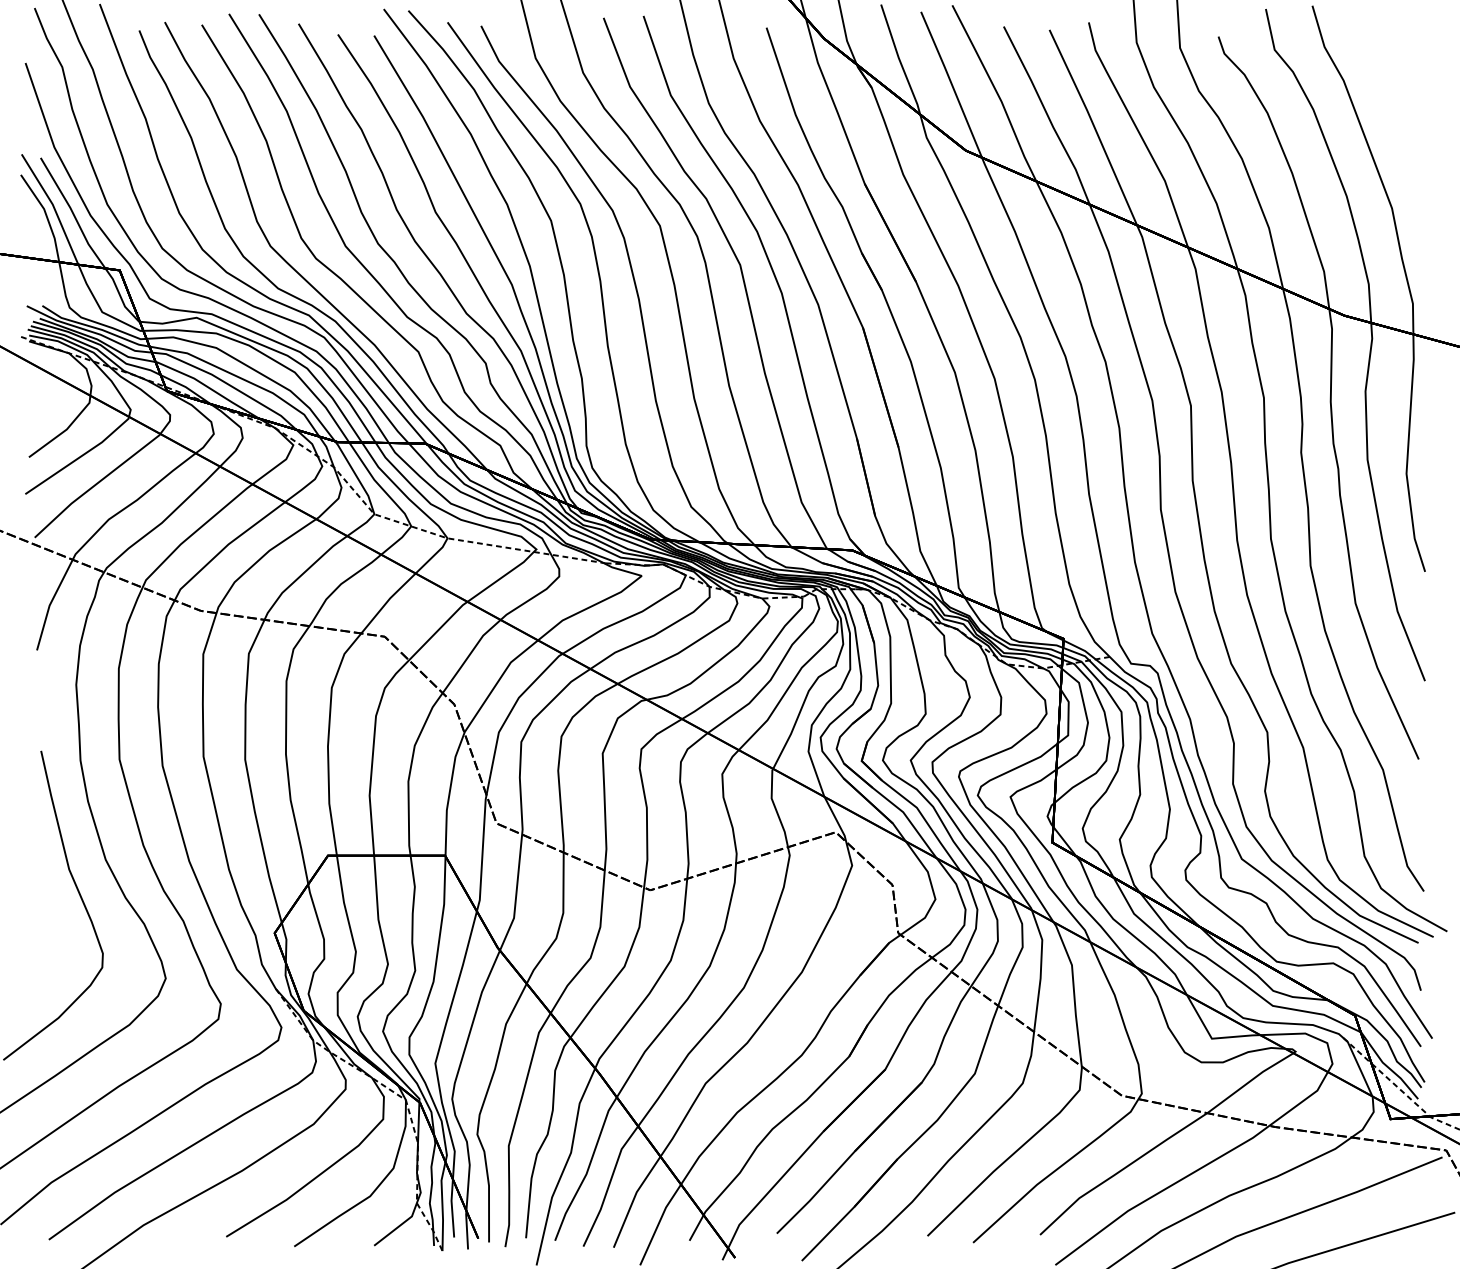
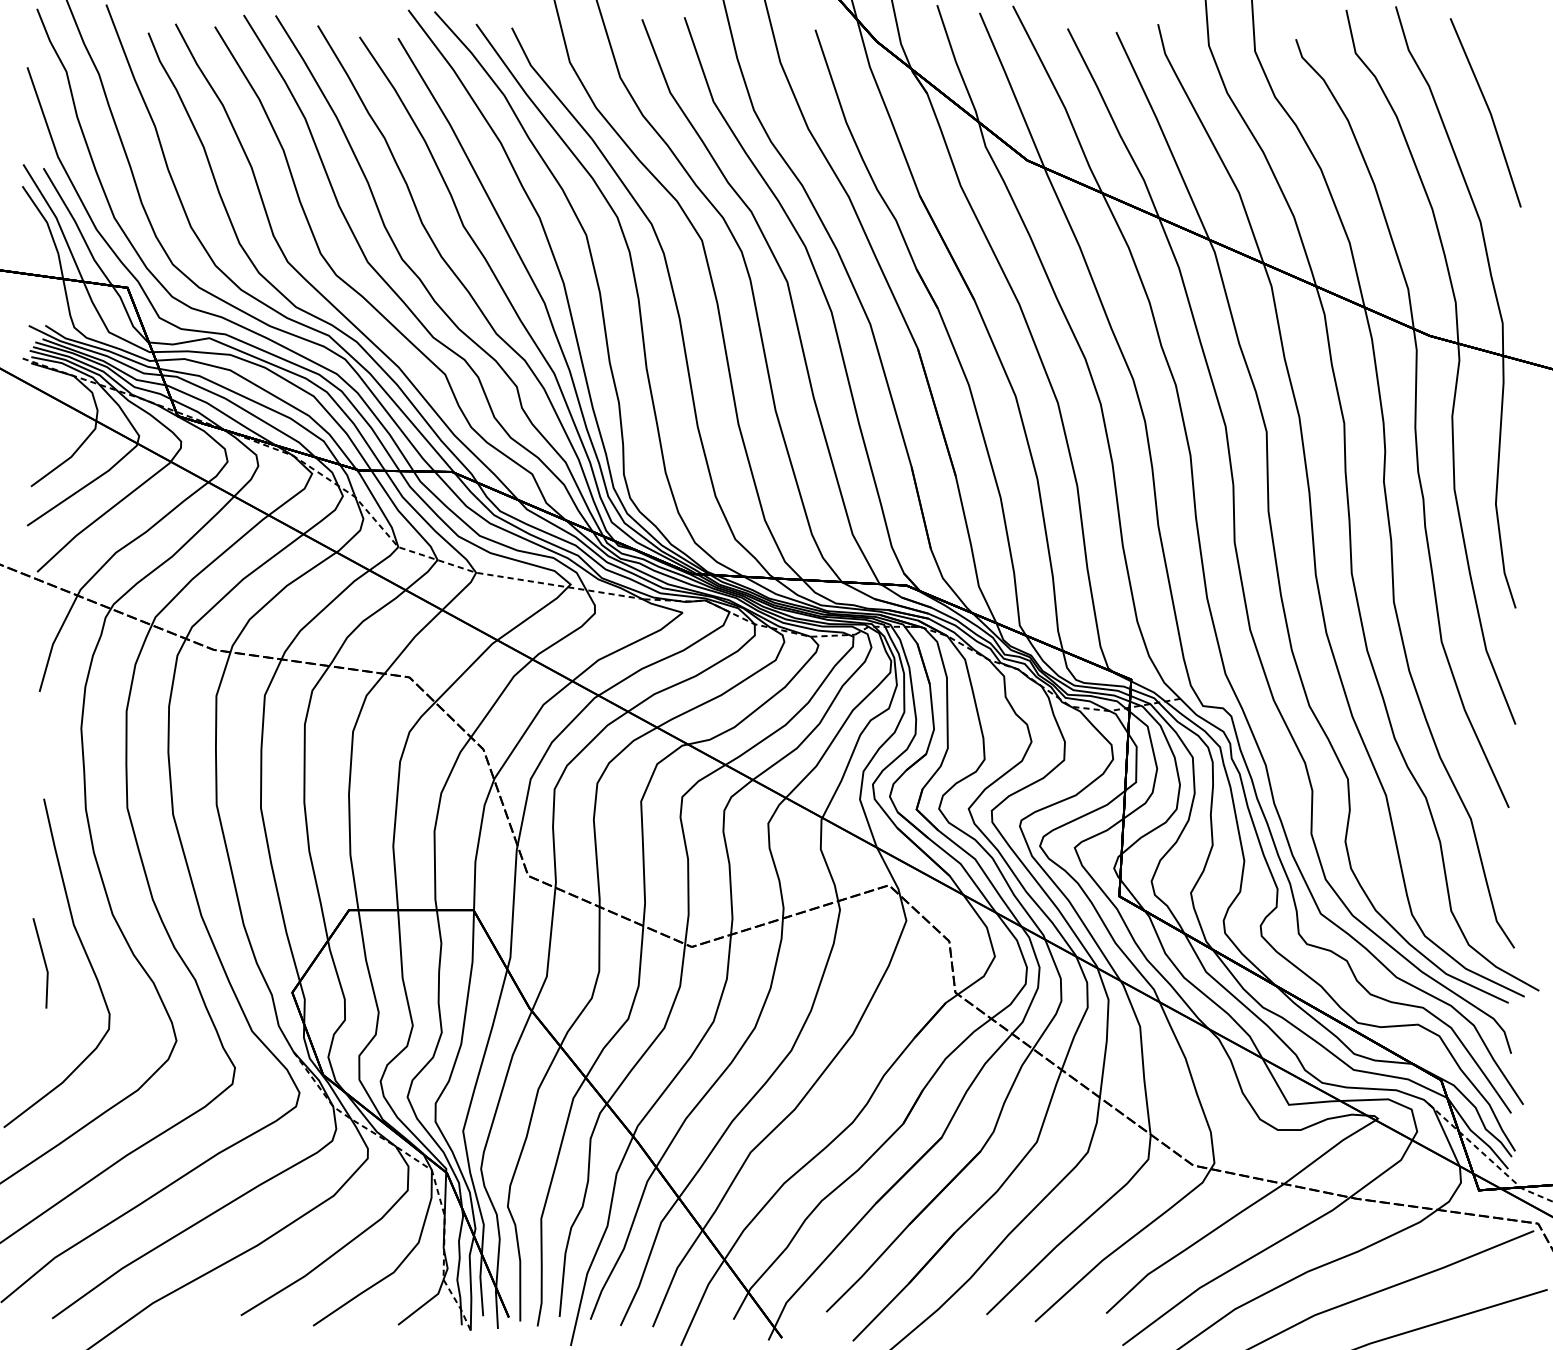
line: (1399, 104) -> (1488, 111), added
line: (41, 905) -> (44, 963), added

